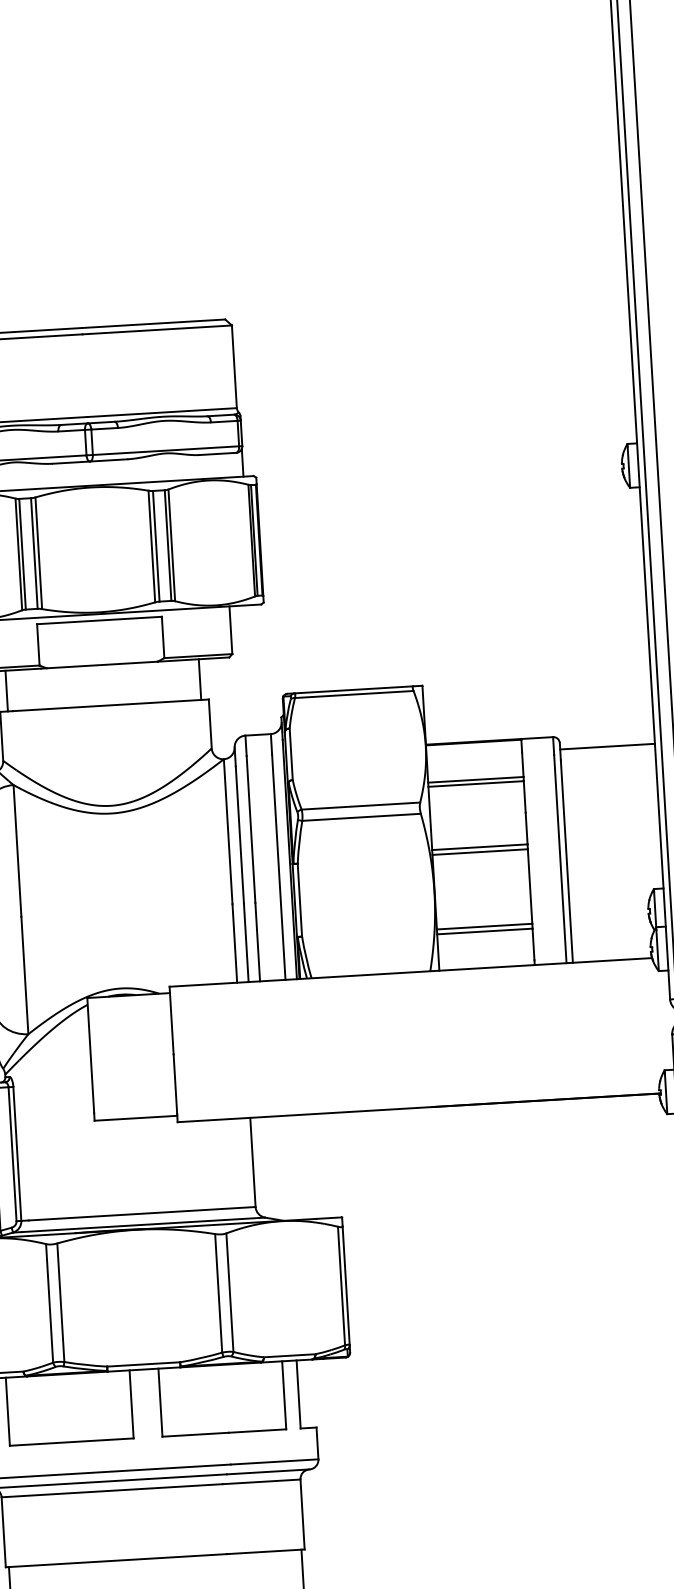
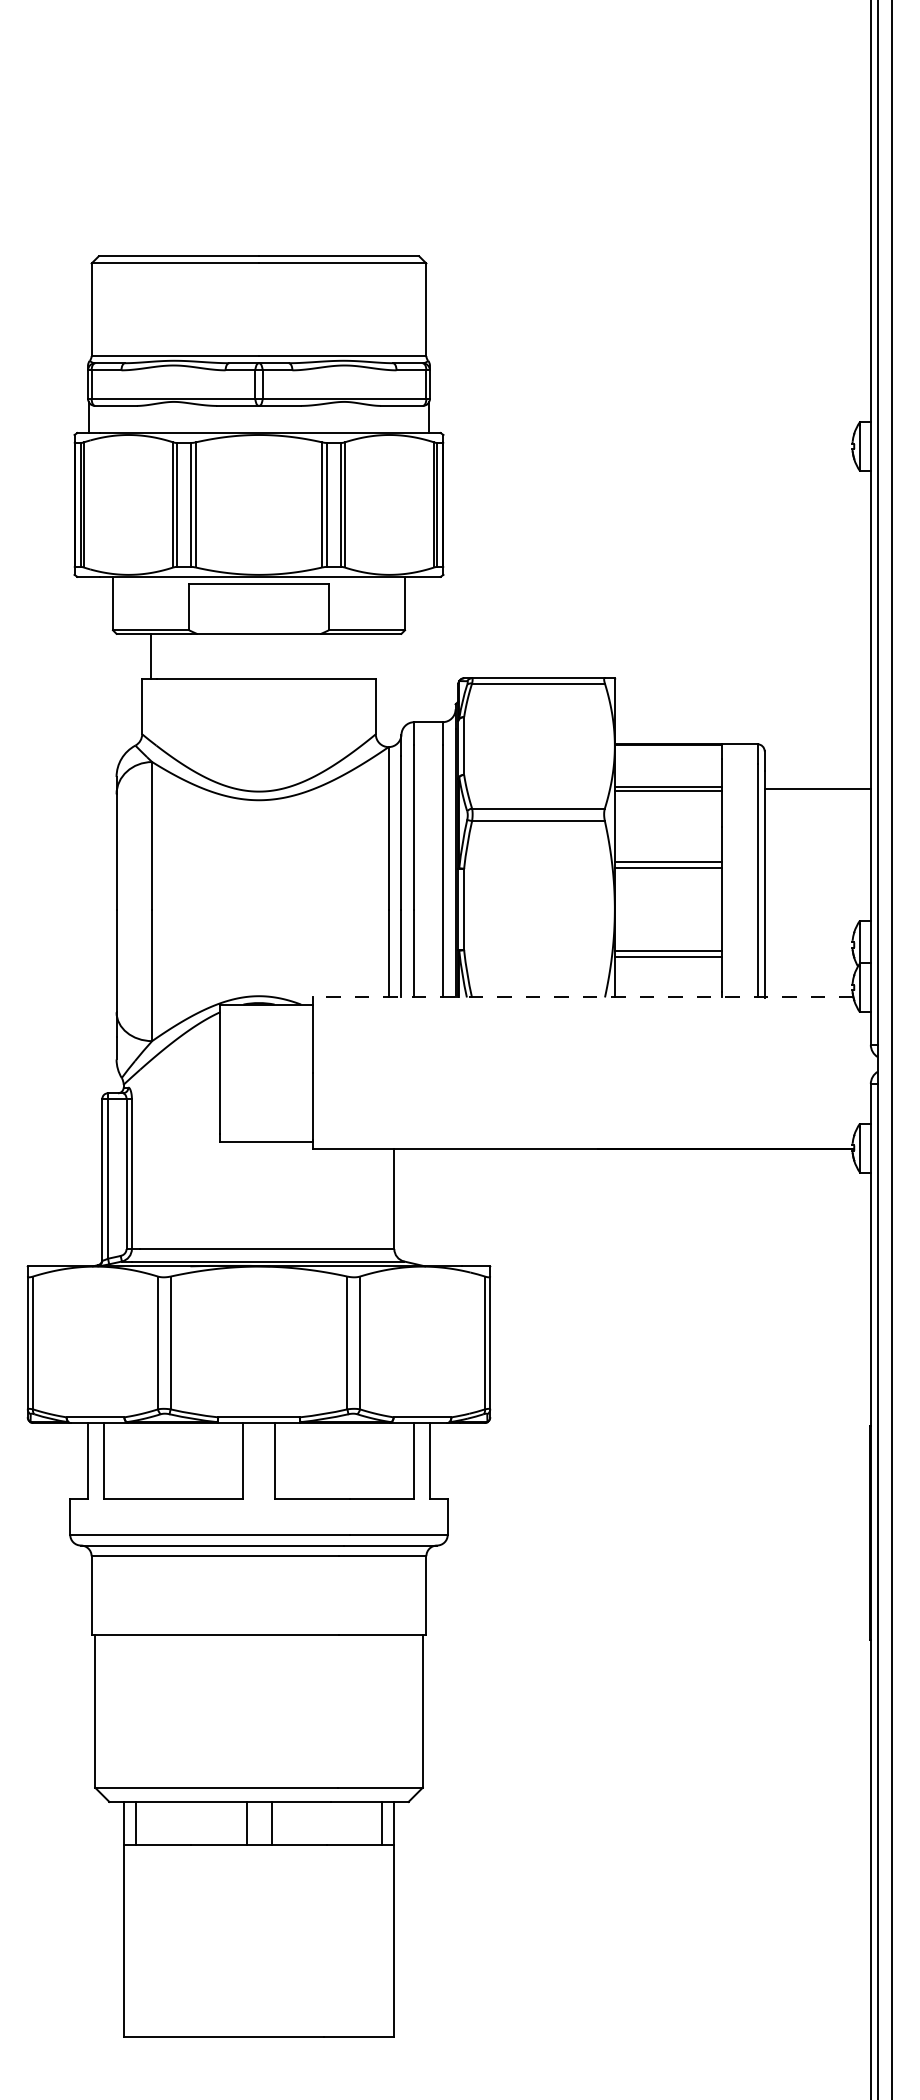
line: (200, 679) -> (367, 656), removed
line: (607, 746) -> (817, 788), moved
line: (410, 972) -> (582, 997), solid -> dashed

